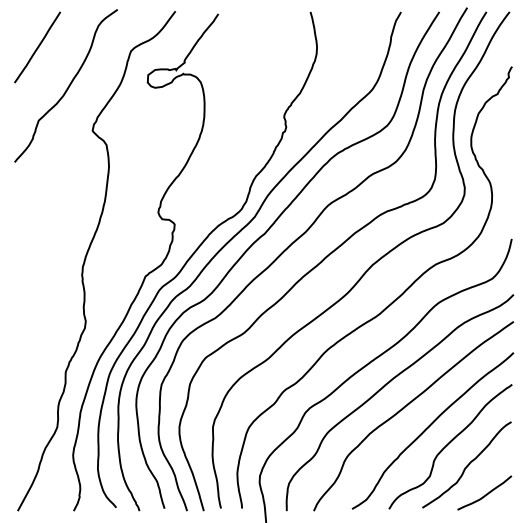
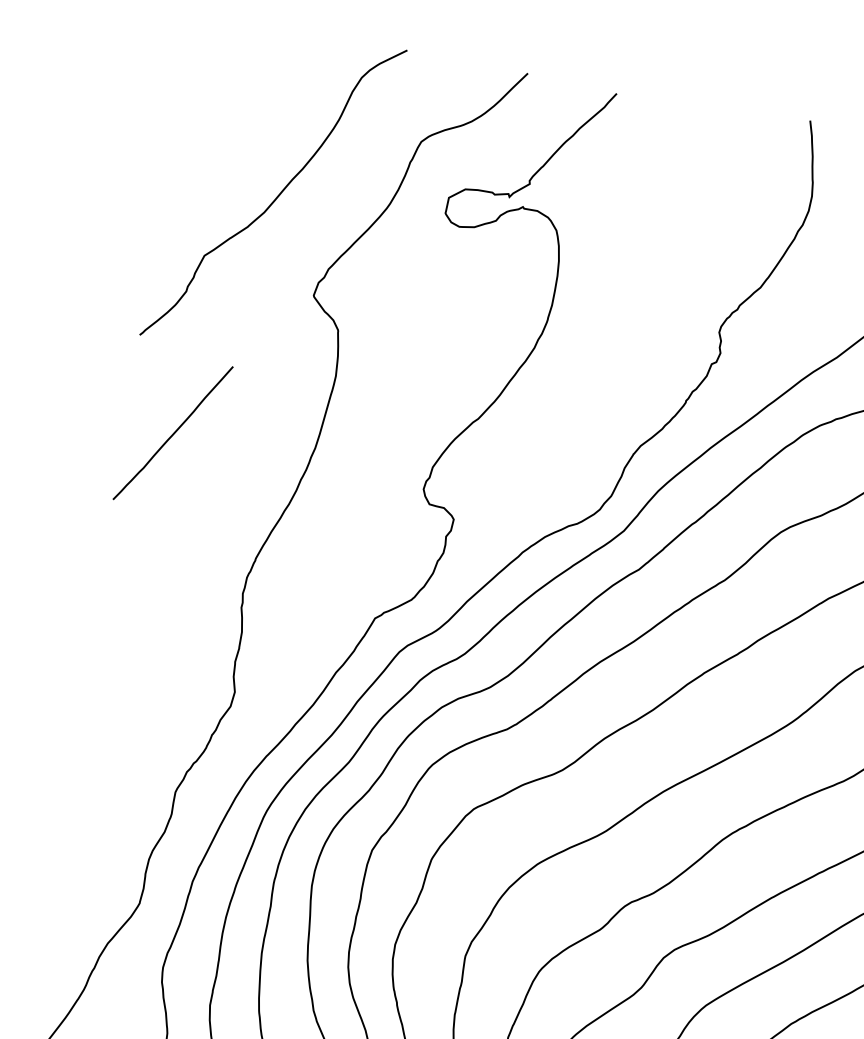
line: (37, 47) -> (172, 433), moved

